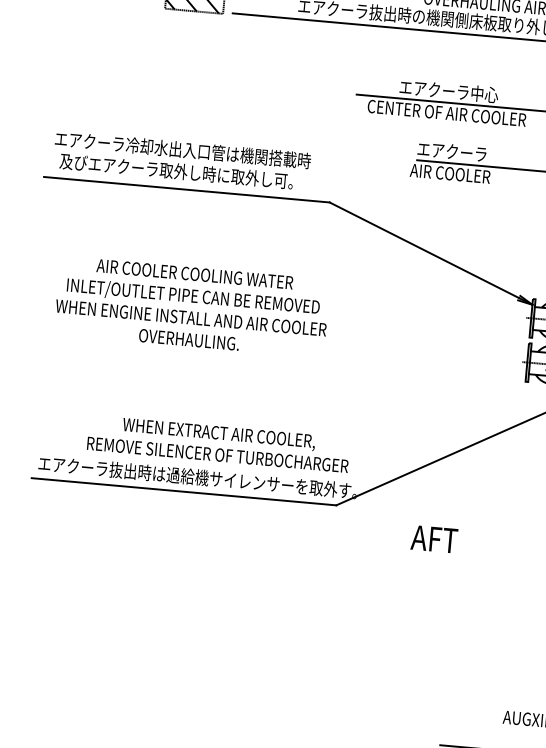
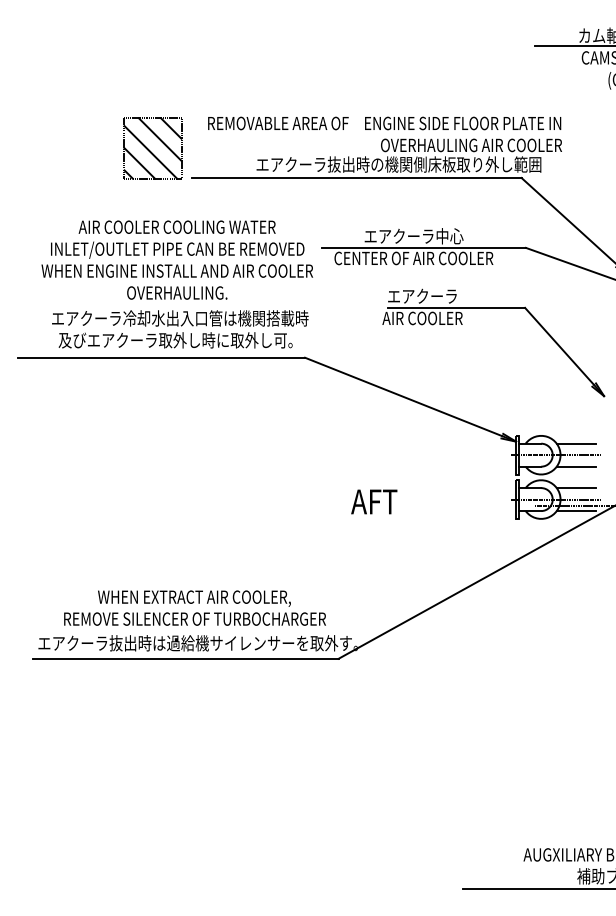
text: (182, 160) -> (180, 329), moved
text: (191, 306) -> (176, 259), moved
text: (218, 443) -> (194, 607), moved
text: (434, 538) -> (374, 501), moved

